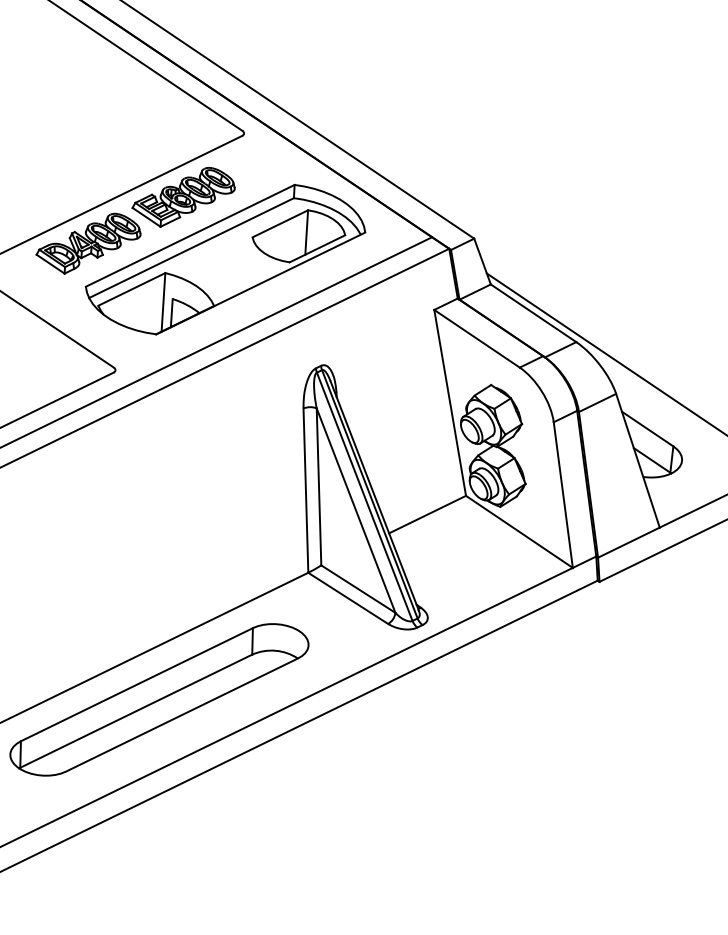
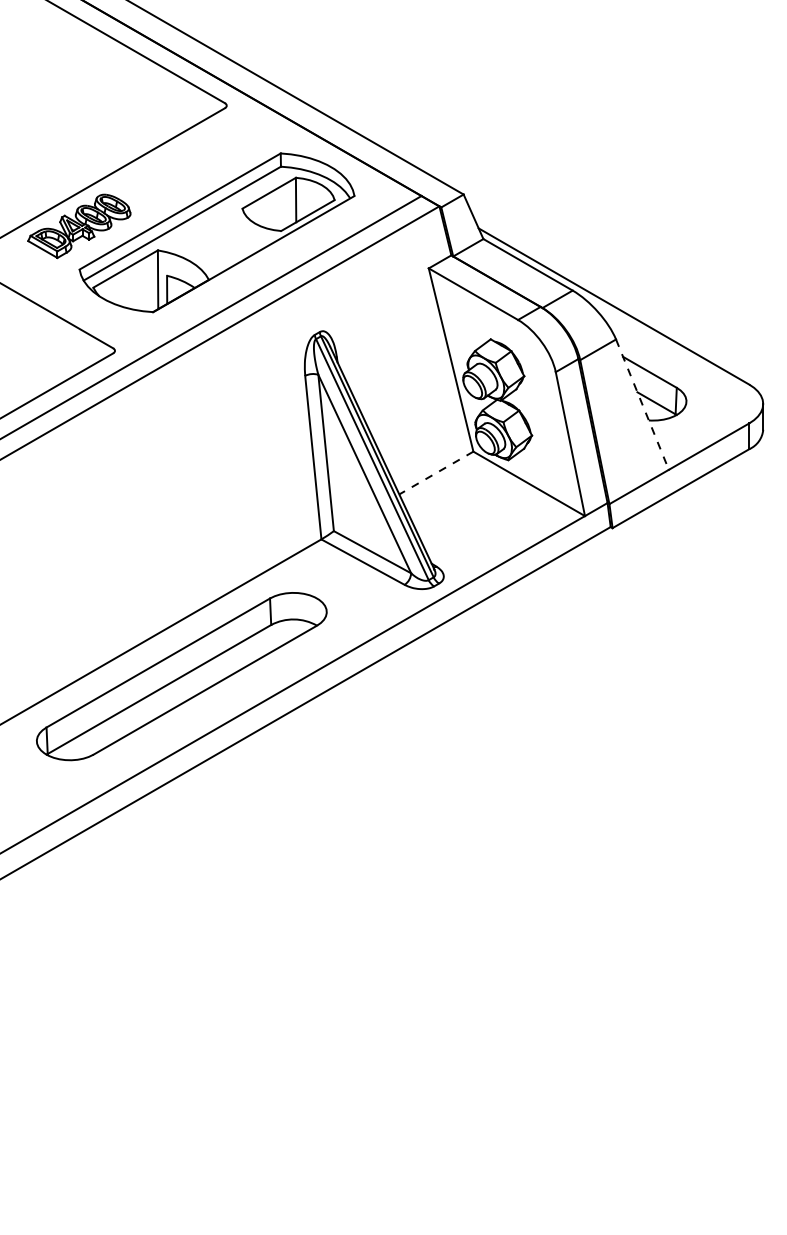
part: (183, 197) -> (170, 173), removed
line: (637, 461) -> (642, 405), solid -> dashed
line: (427, 515) -> (436, 473), solid -> dashed

